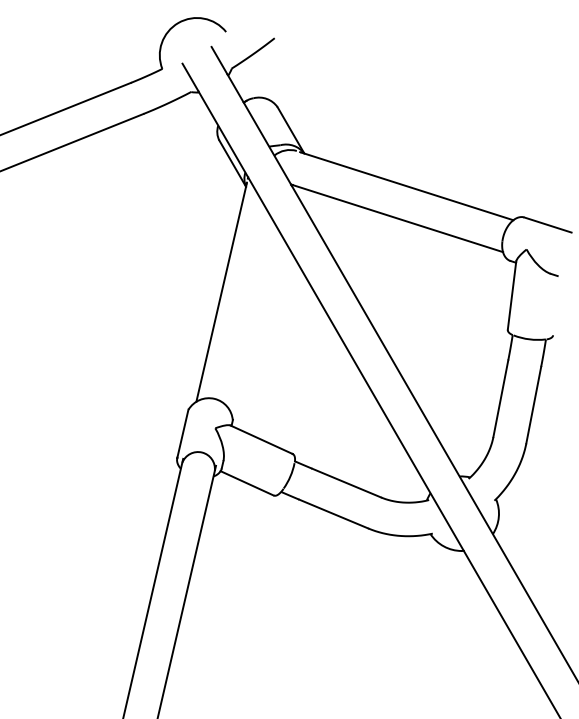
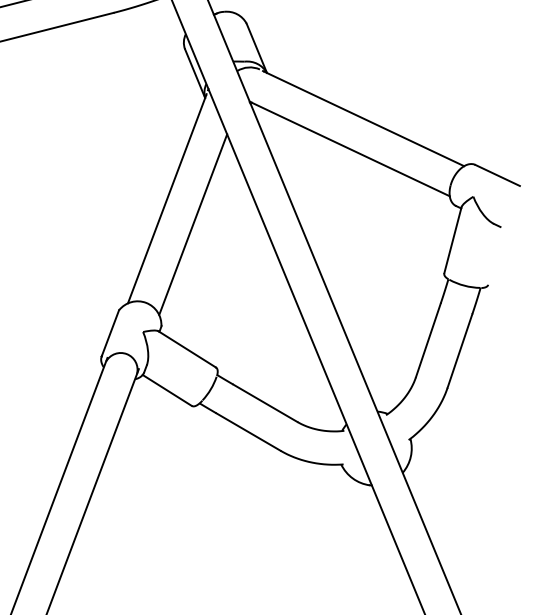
line: (250, 314) -> (192, 224), added

